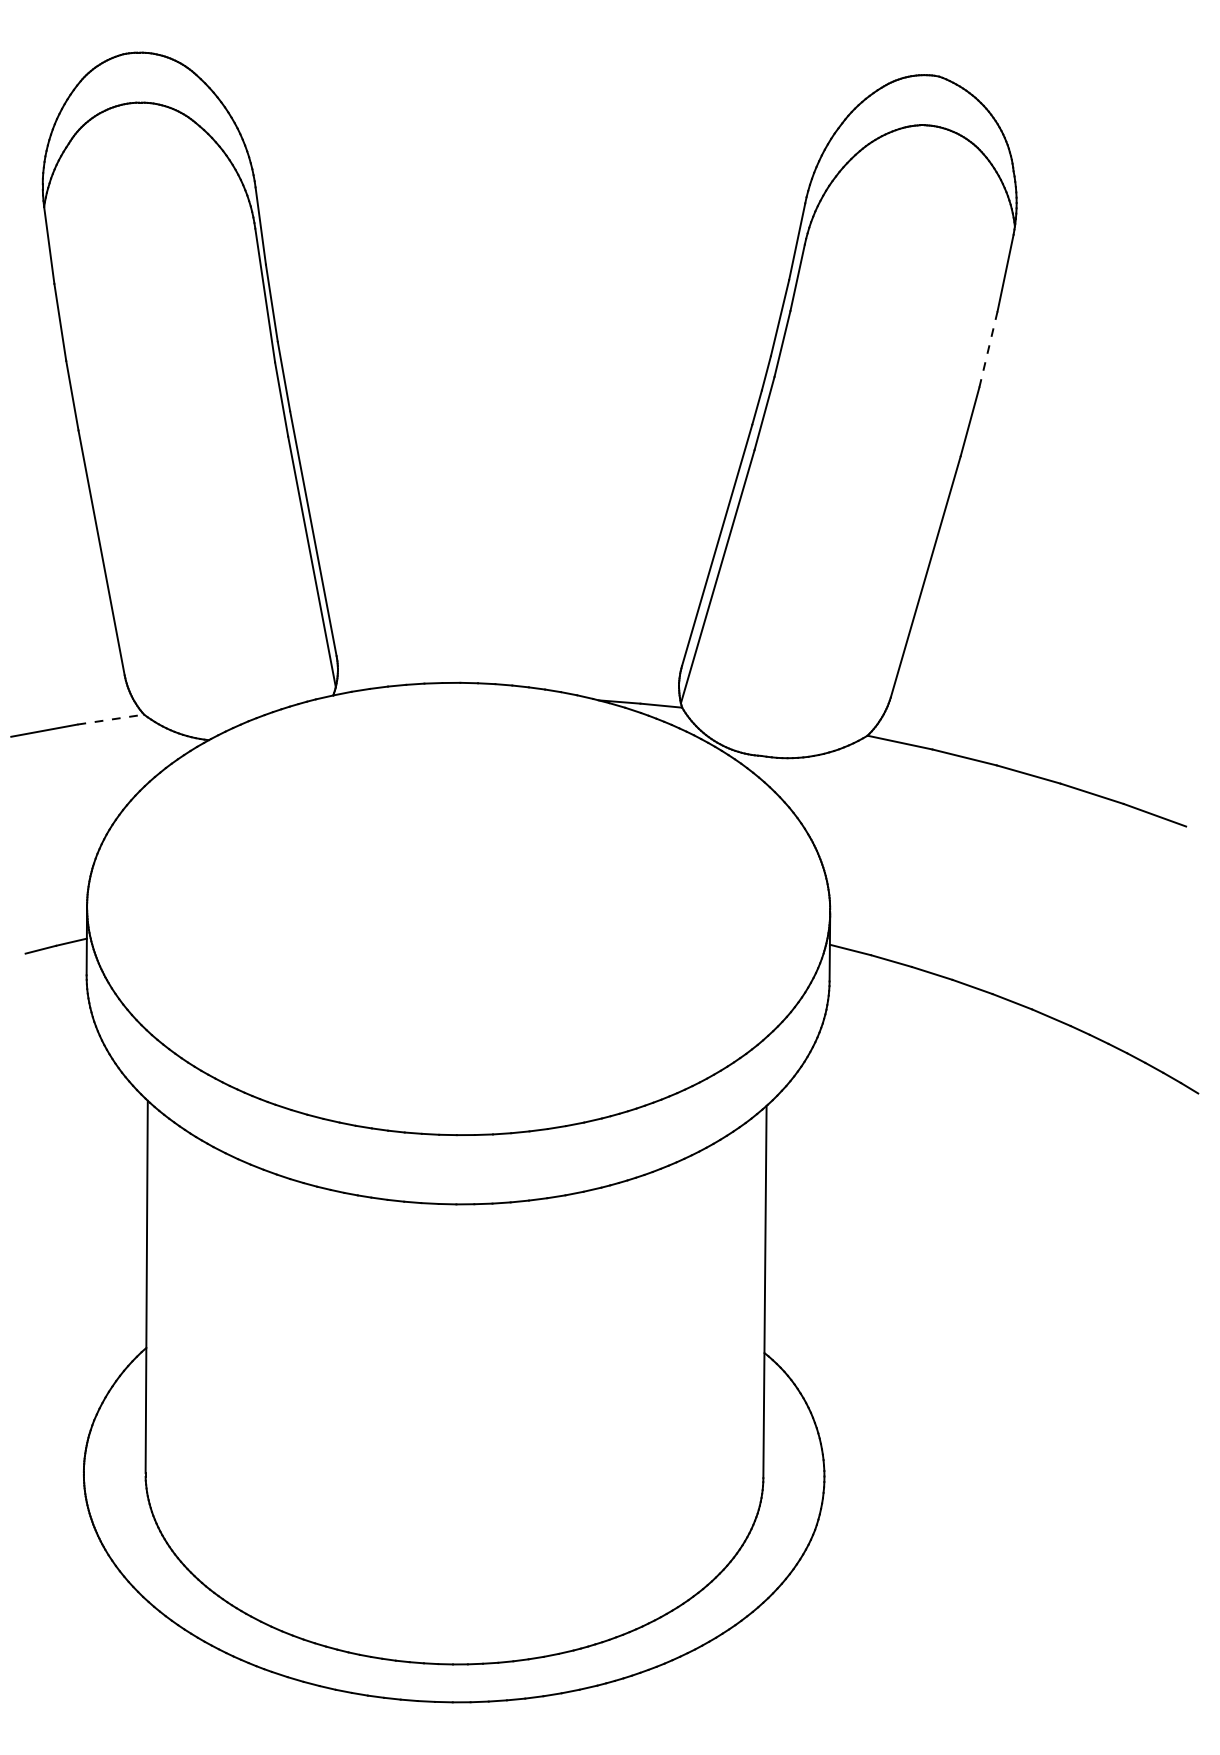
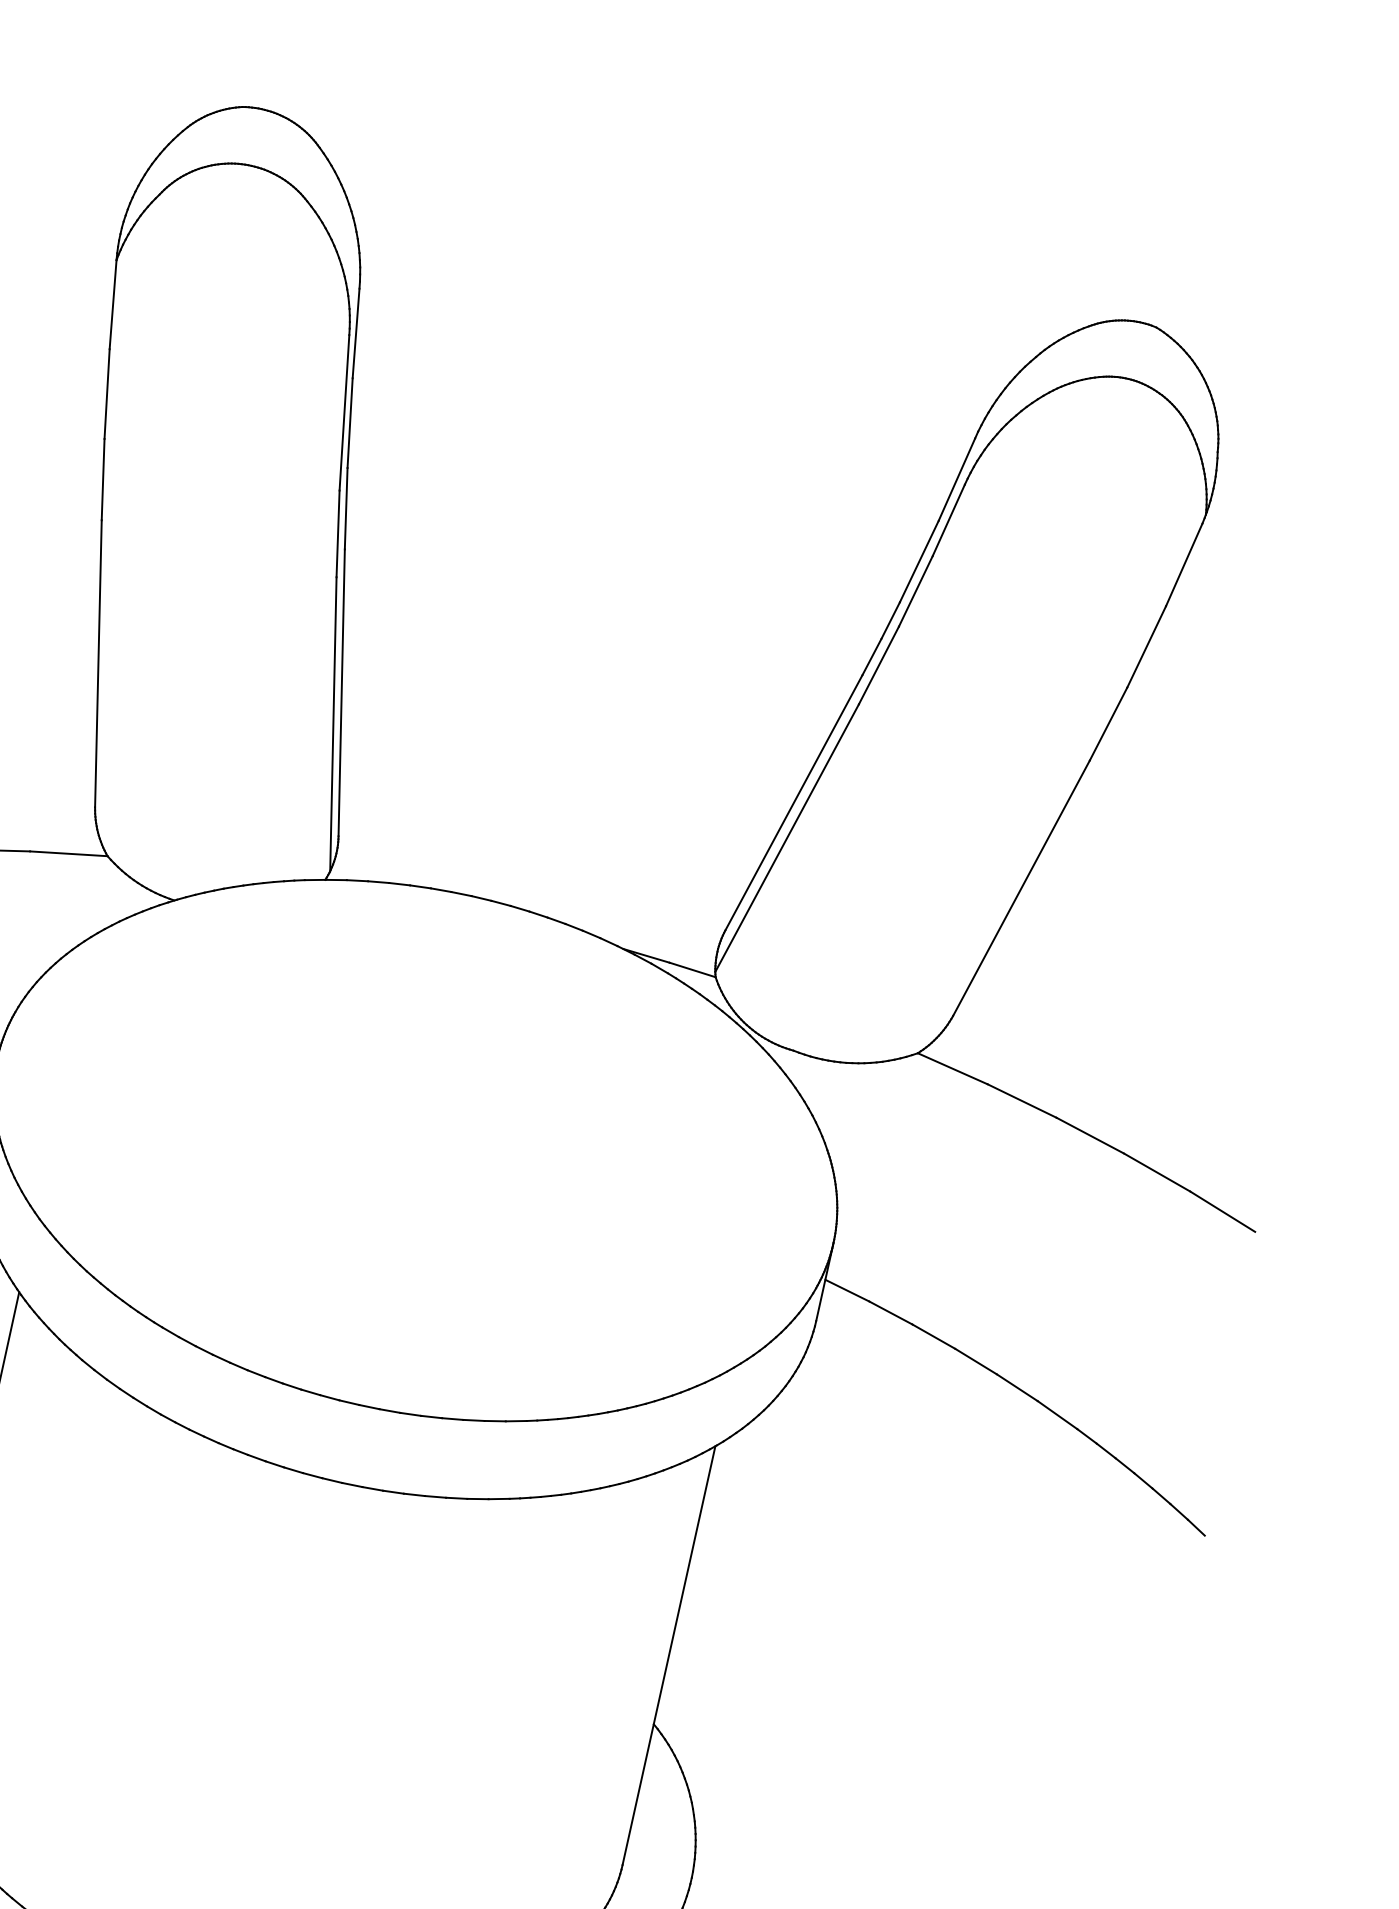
line: (988, 349) -> (1146, 646), dashed -> solid
line: (110, 719) -> (68, 853), dashed -> solid

